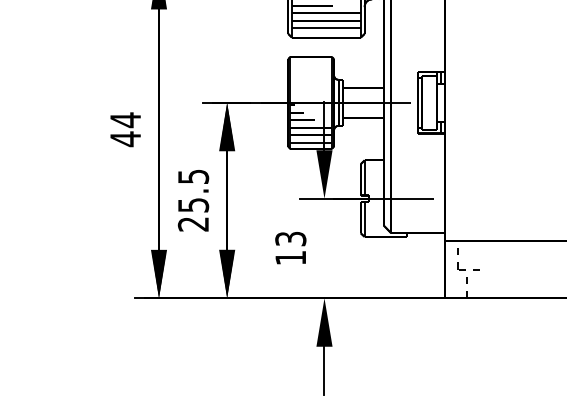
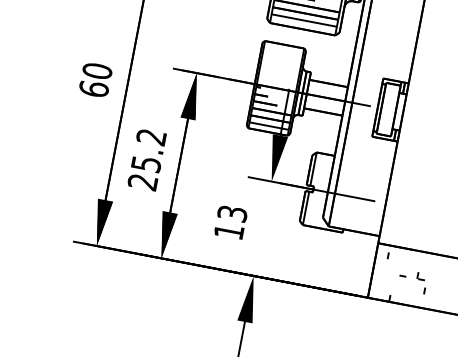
text: (125, 129) -> (95, 80), 44 -> 60
text: (193, 177) -> (151, 137), 25.5 -> 25.2
part: (462, 272) -> (421, 282), moved

